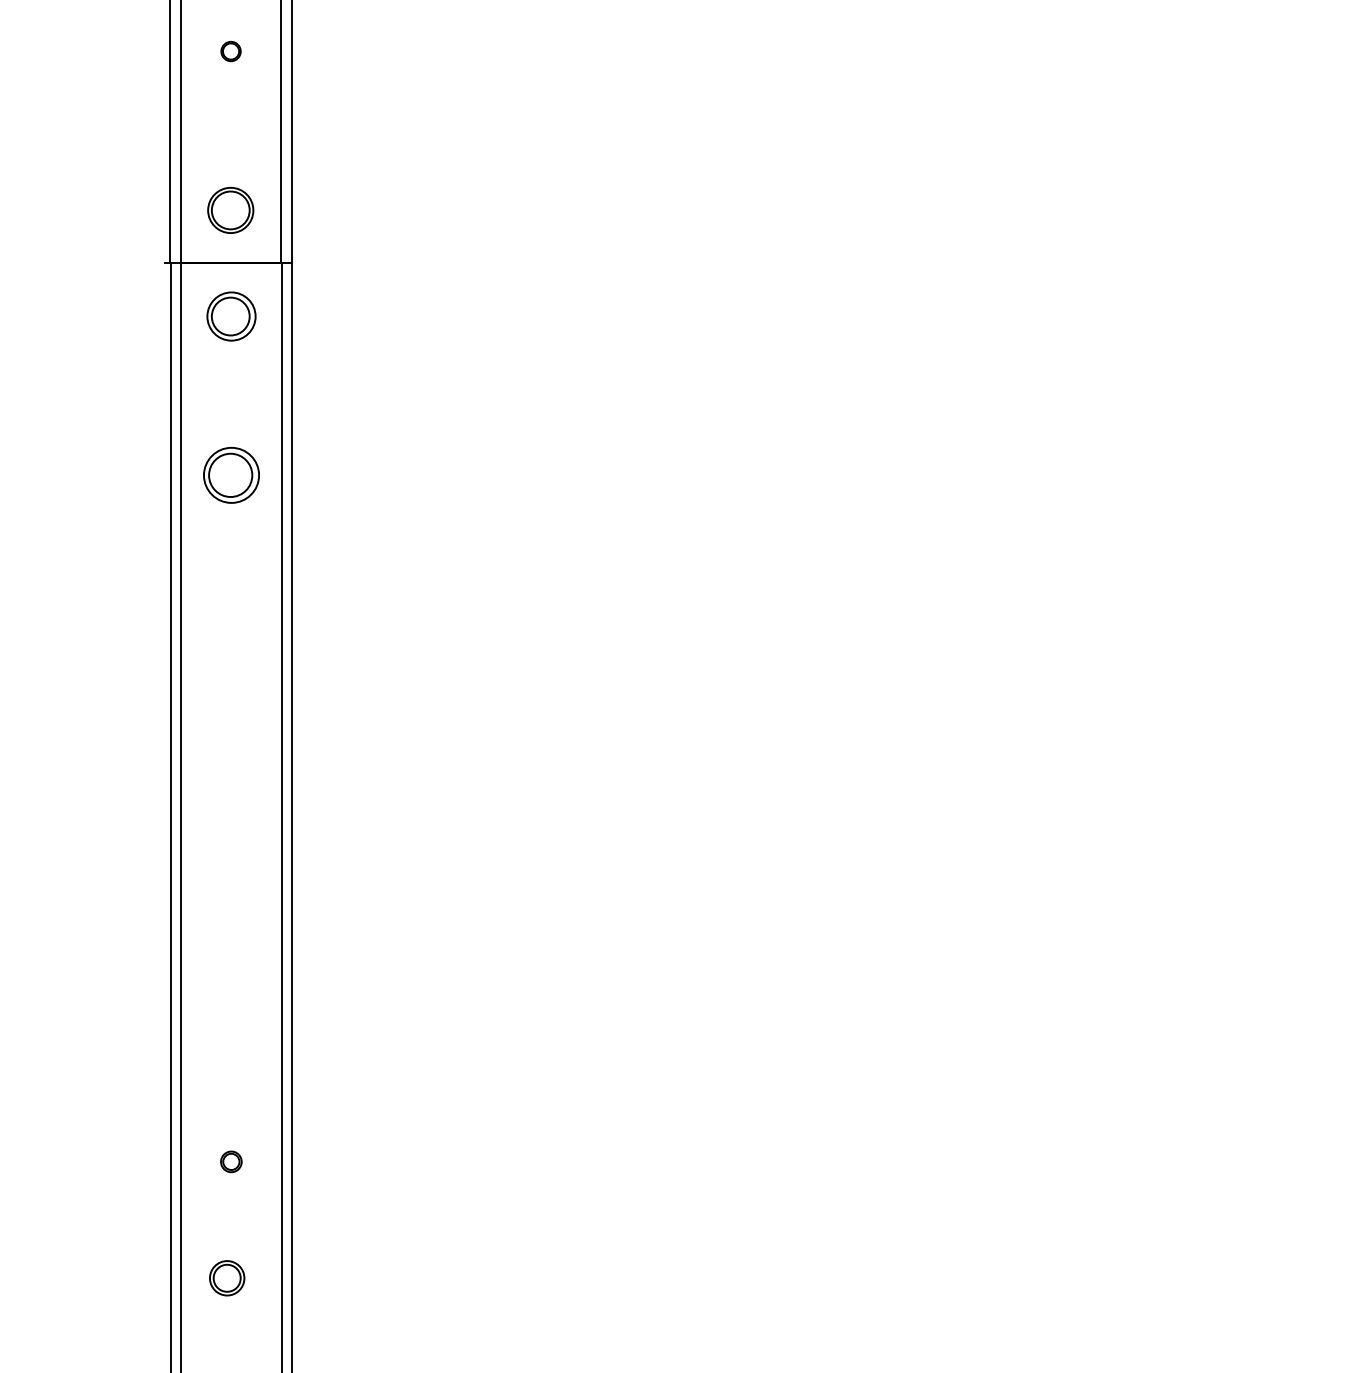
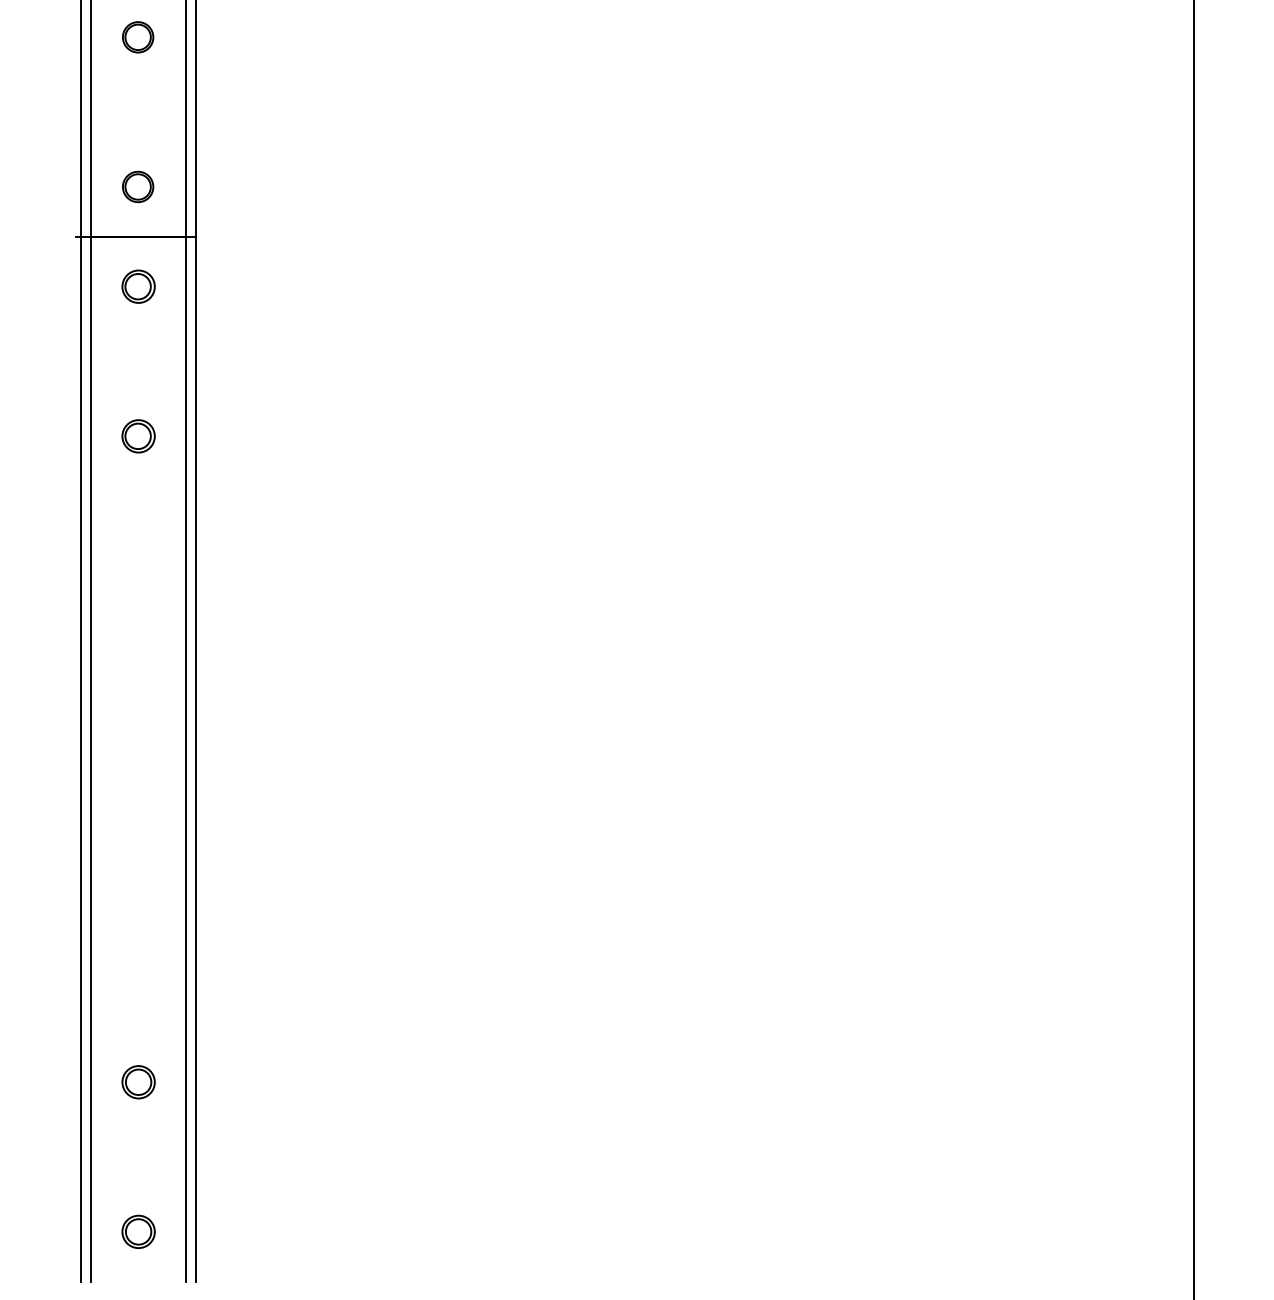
part: (231, 51) -> (138, 37), size x1.67
part: (231, 209) -> (138, 186), size x0.71
part: (231, 316) -> (138, 286), size x0.71
part: (231, 475) -> (138, 436), size x0.62
part: (231, 1162) -> (138, 1082), size x1.67
part: (227, 1277) -> (138, 1231), moved

